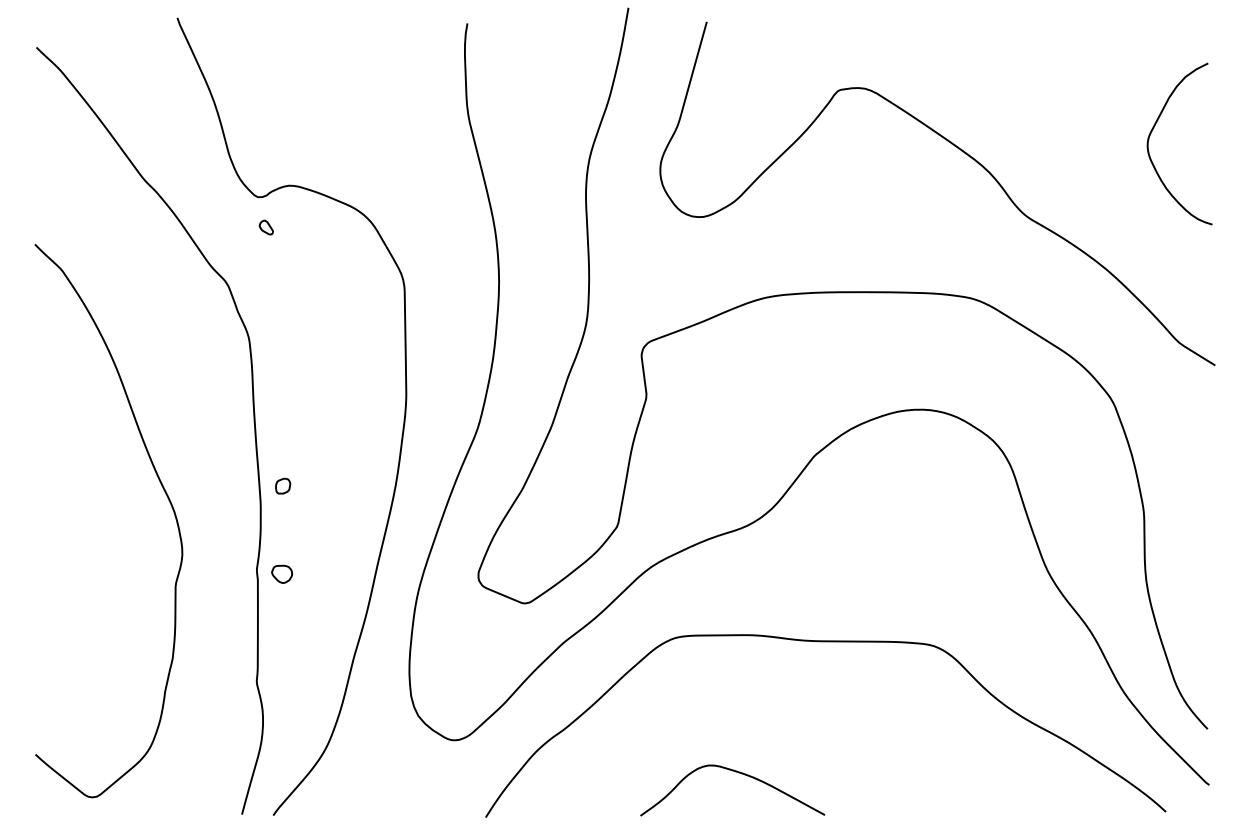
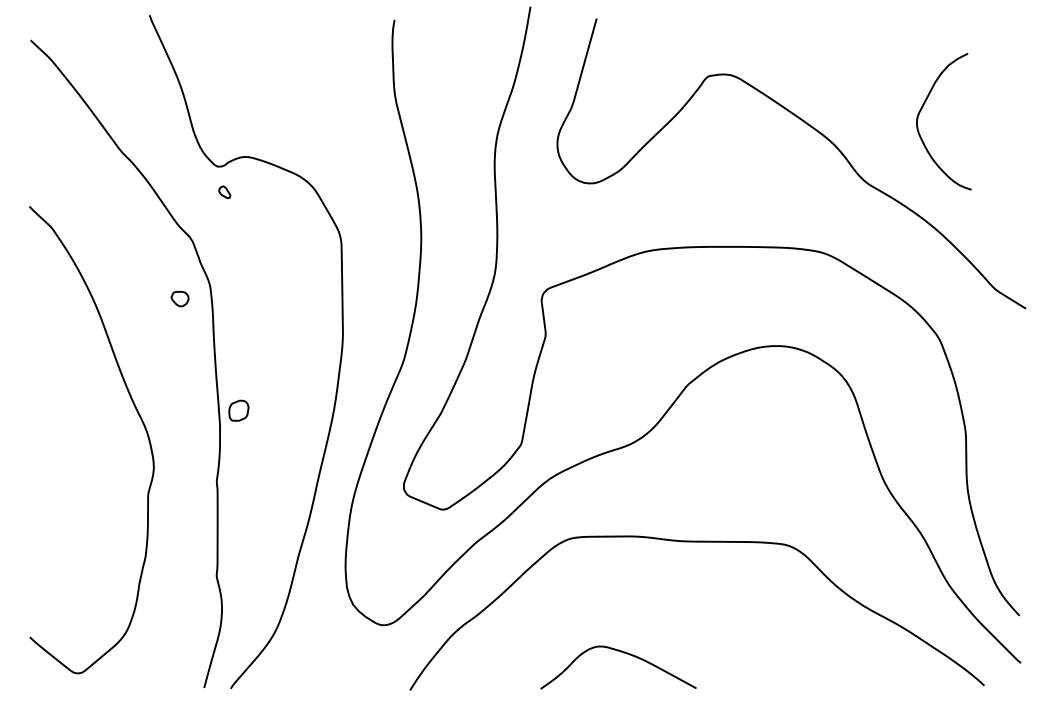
curve: (1153, 130) -> (921, 110), moved
part: (282, 486) -> (238, 410), size x1.6
part: (281, 573) -> (179, 298), moved

